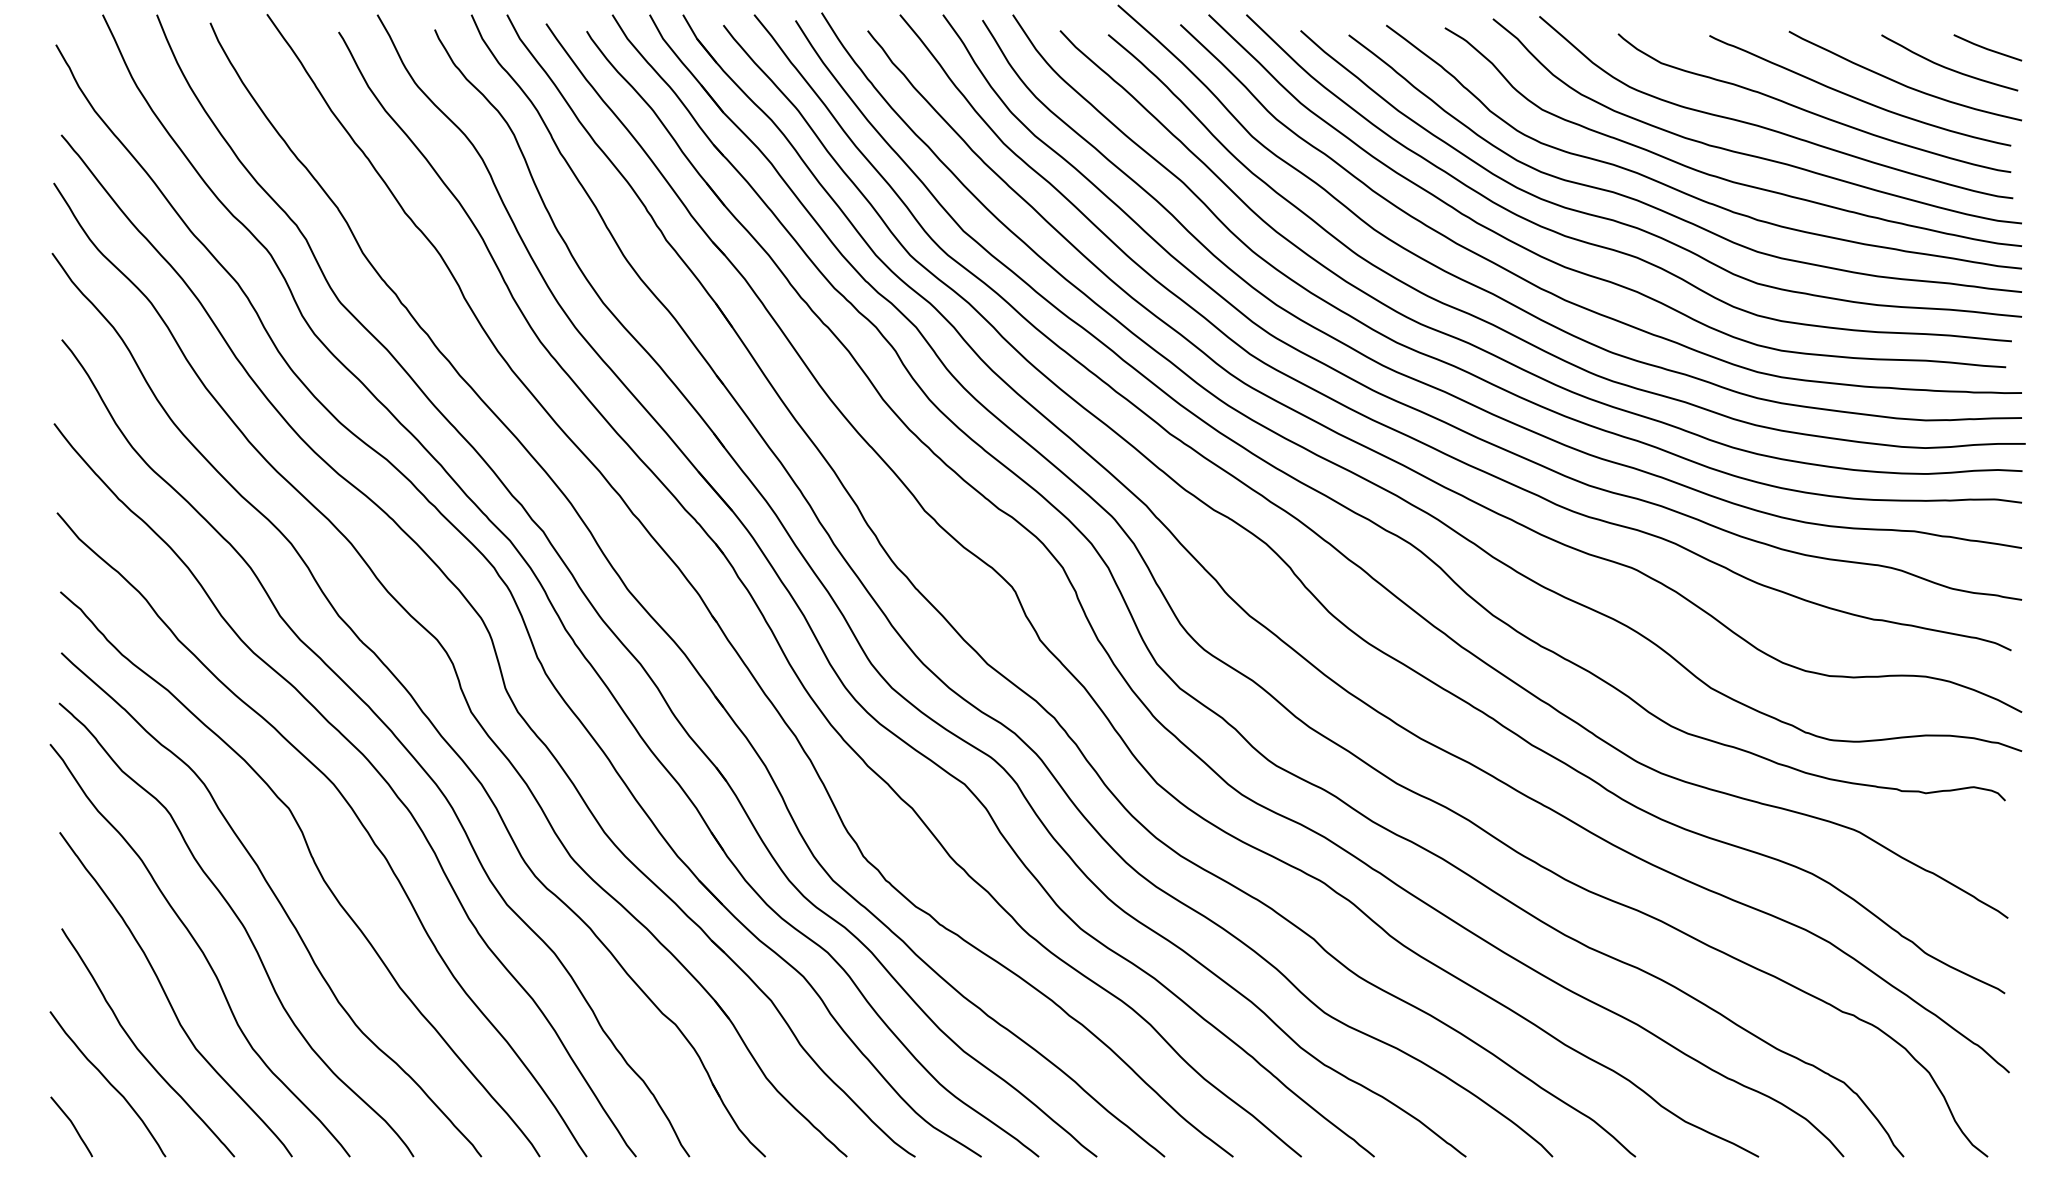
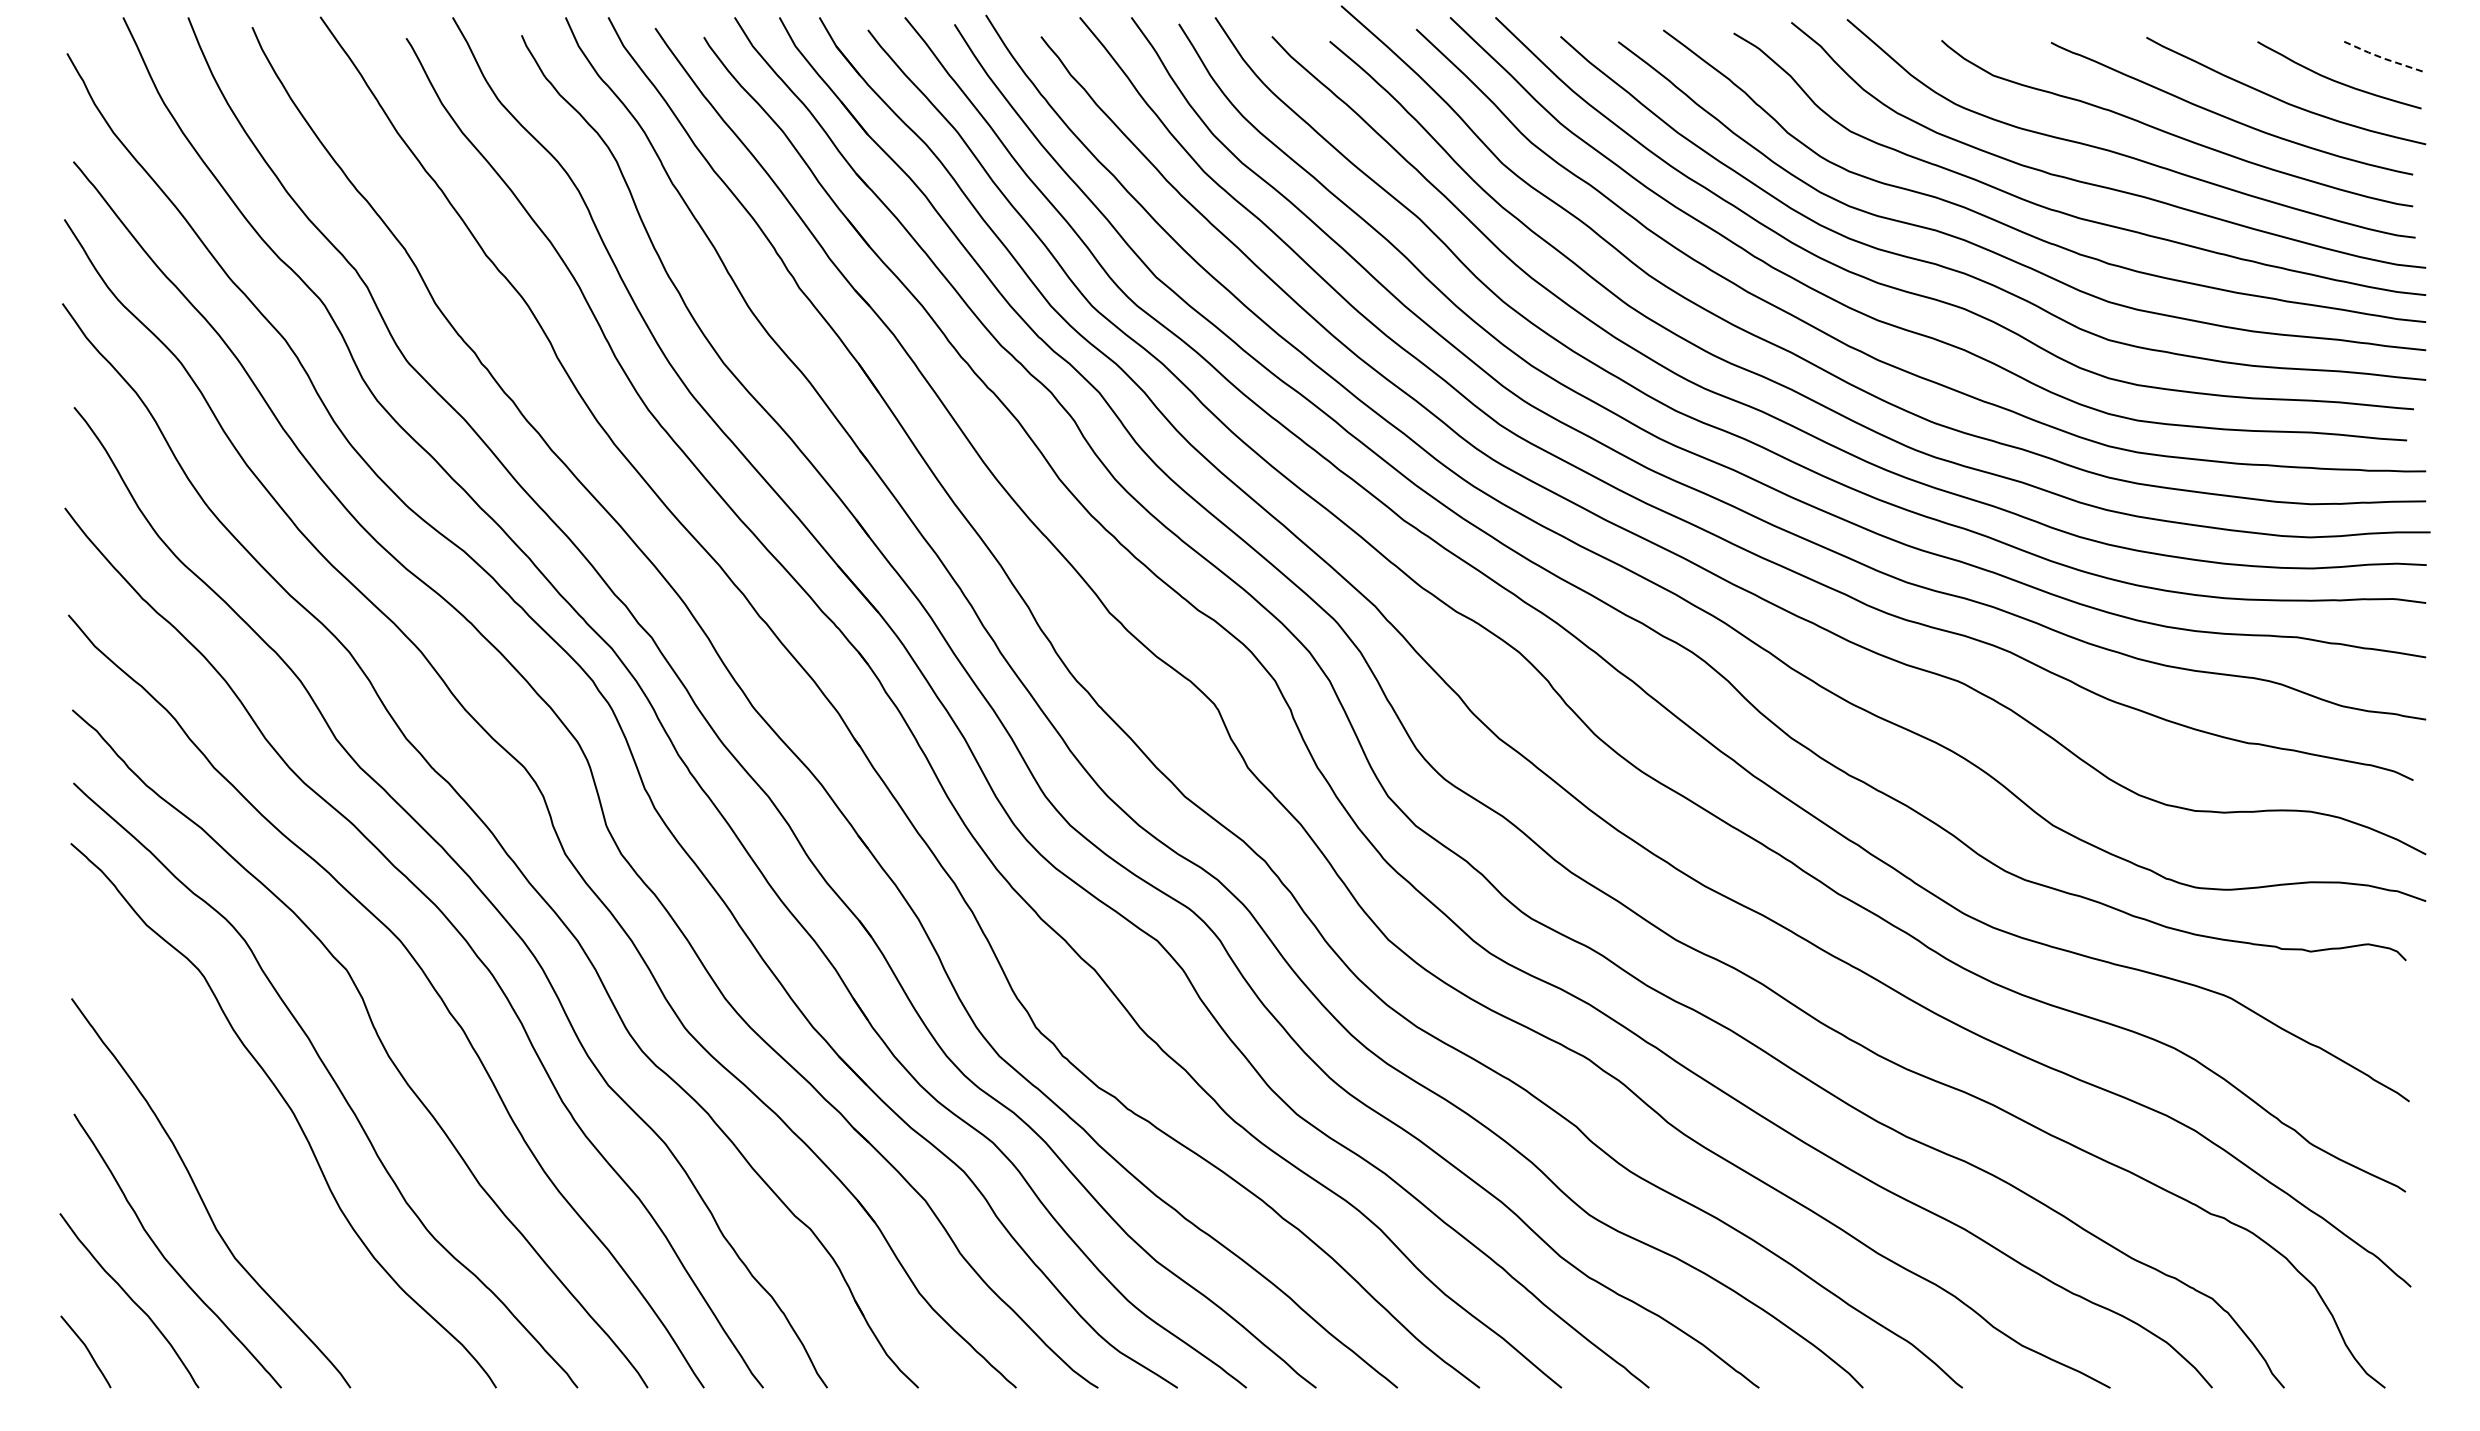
line: (1987, 48) -> (2384, 58), solid -> dashed
curve: (200, 950) -> (240, 1140), removed

